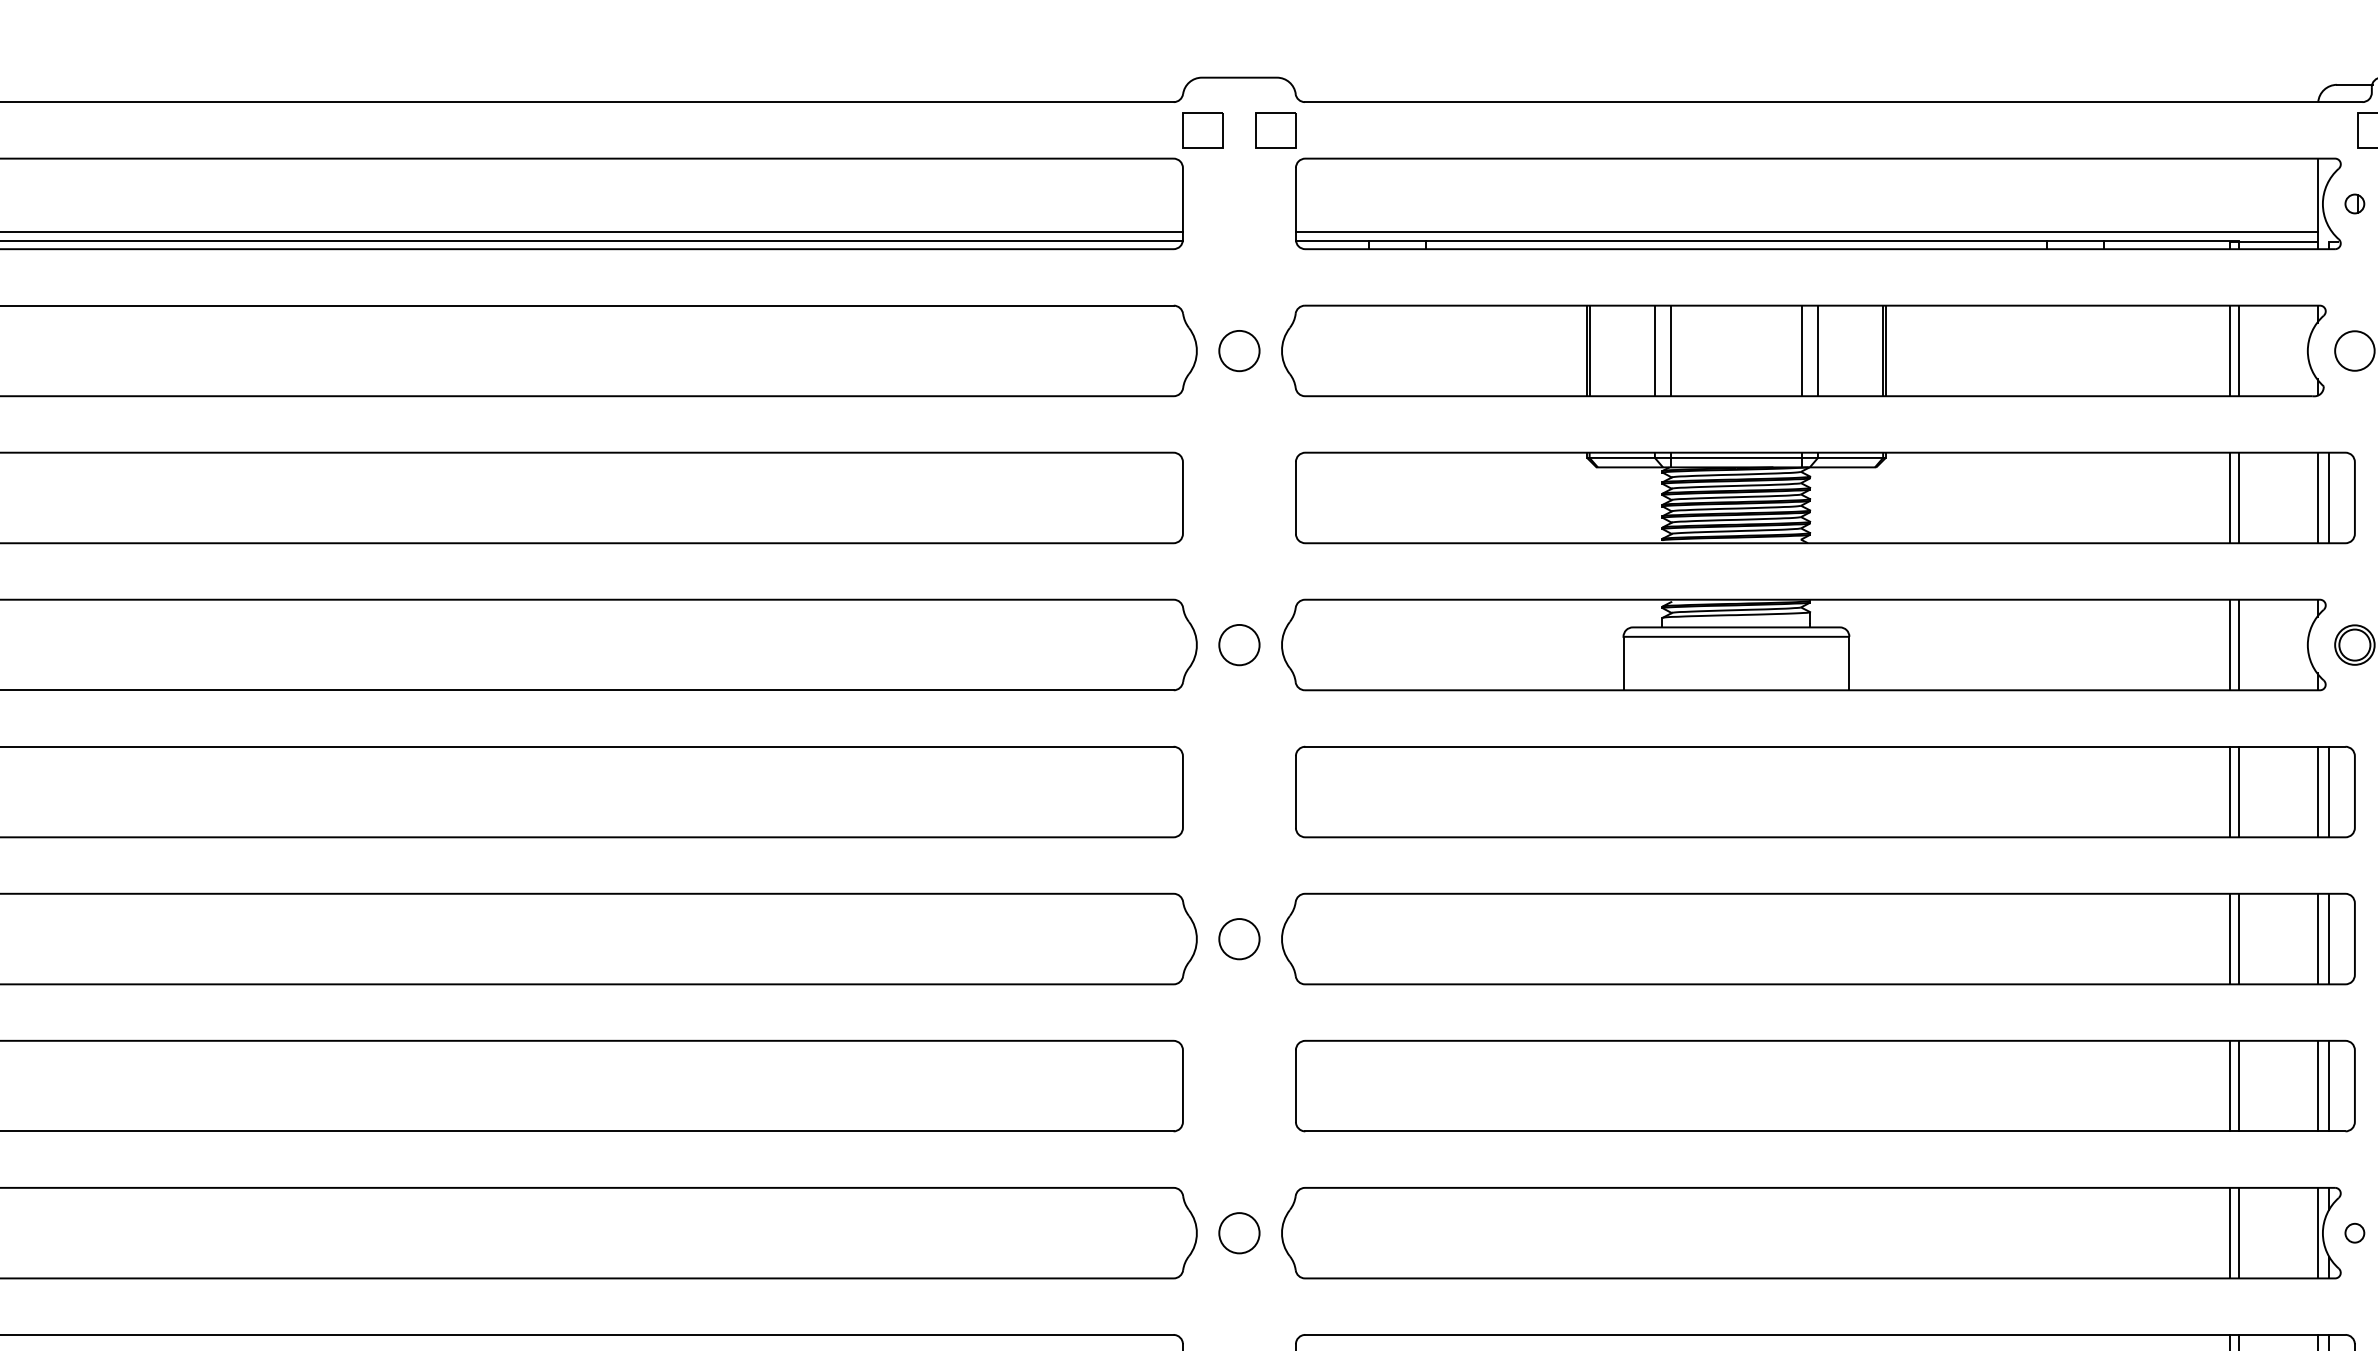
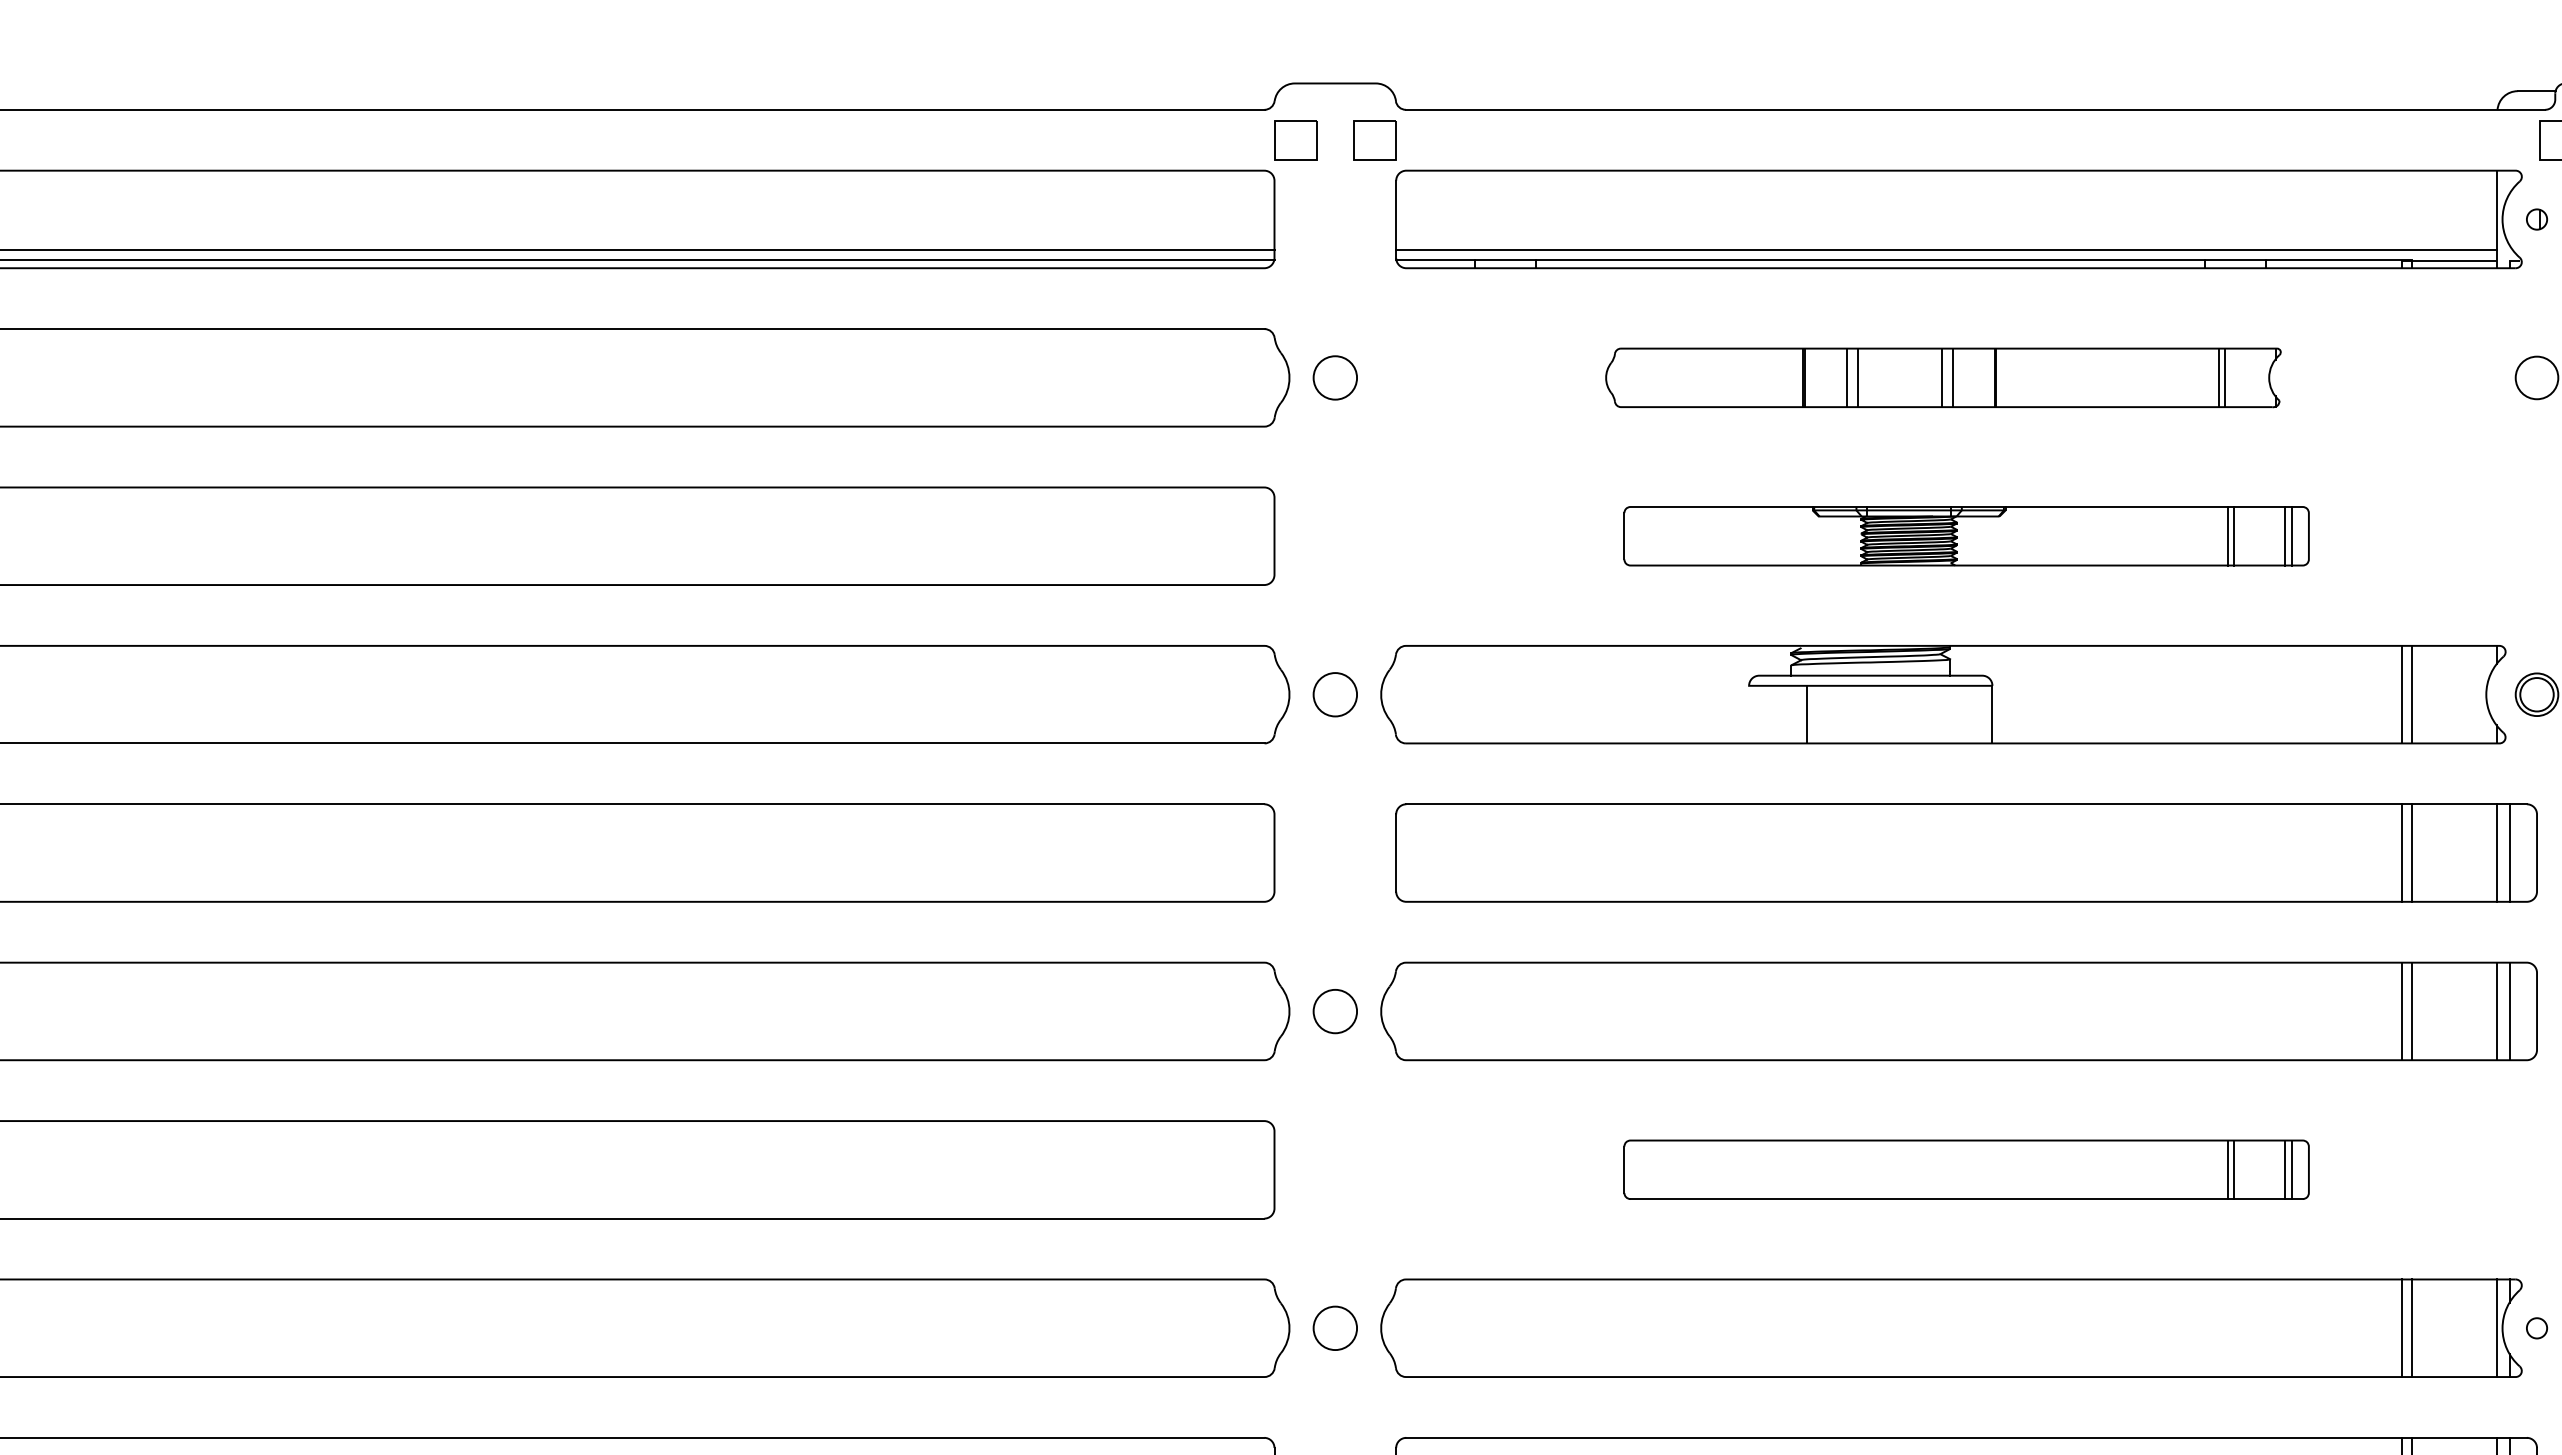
part: (1803, 350) -> (1943, 377), size x0.6
part: (1825, 497) -> (1966, 535), size x0.6
line: (1623, 663) -> (1807, 714), moved
part: (1825, 1085) -> (1966, 1169), size x0.6

